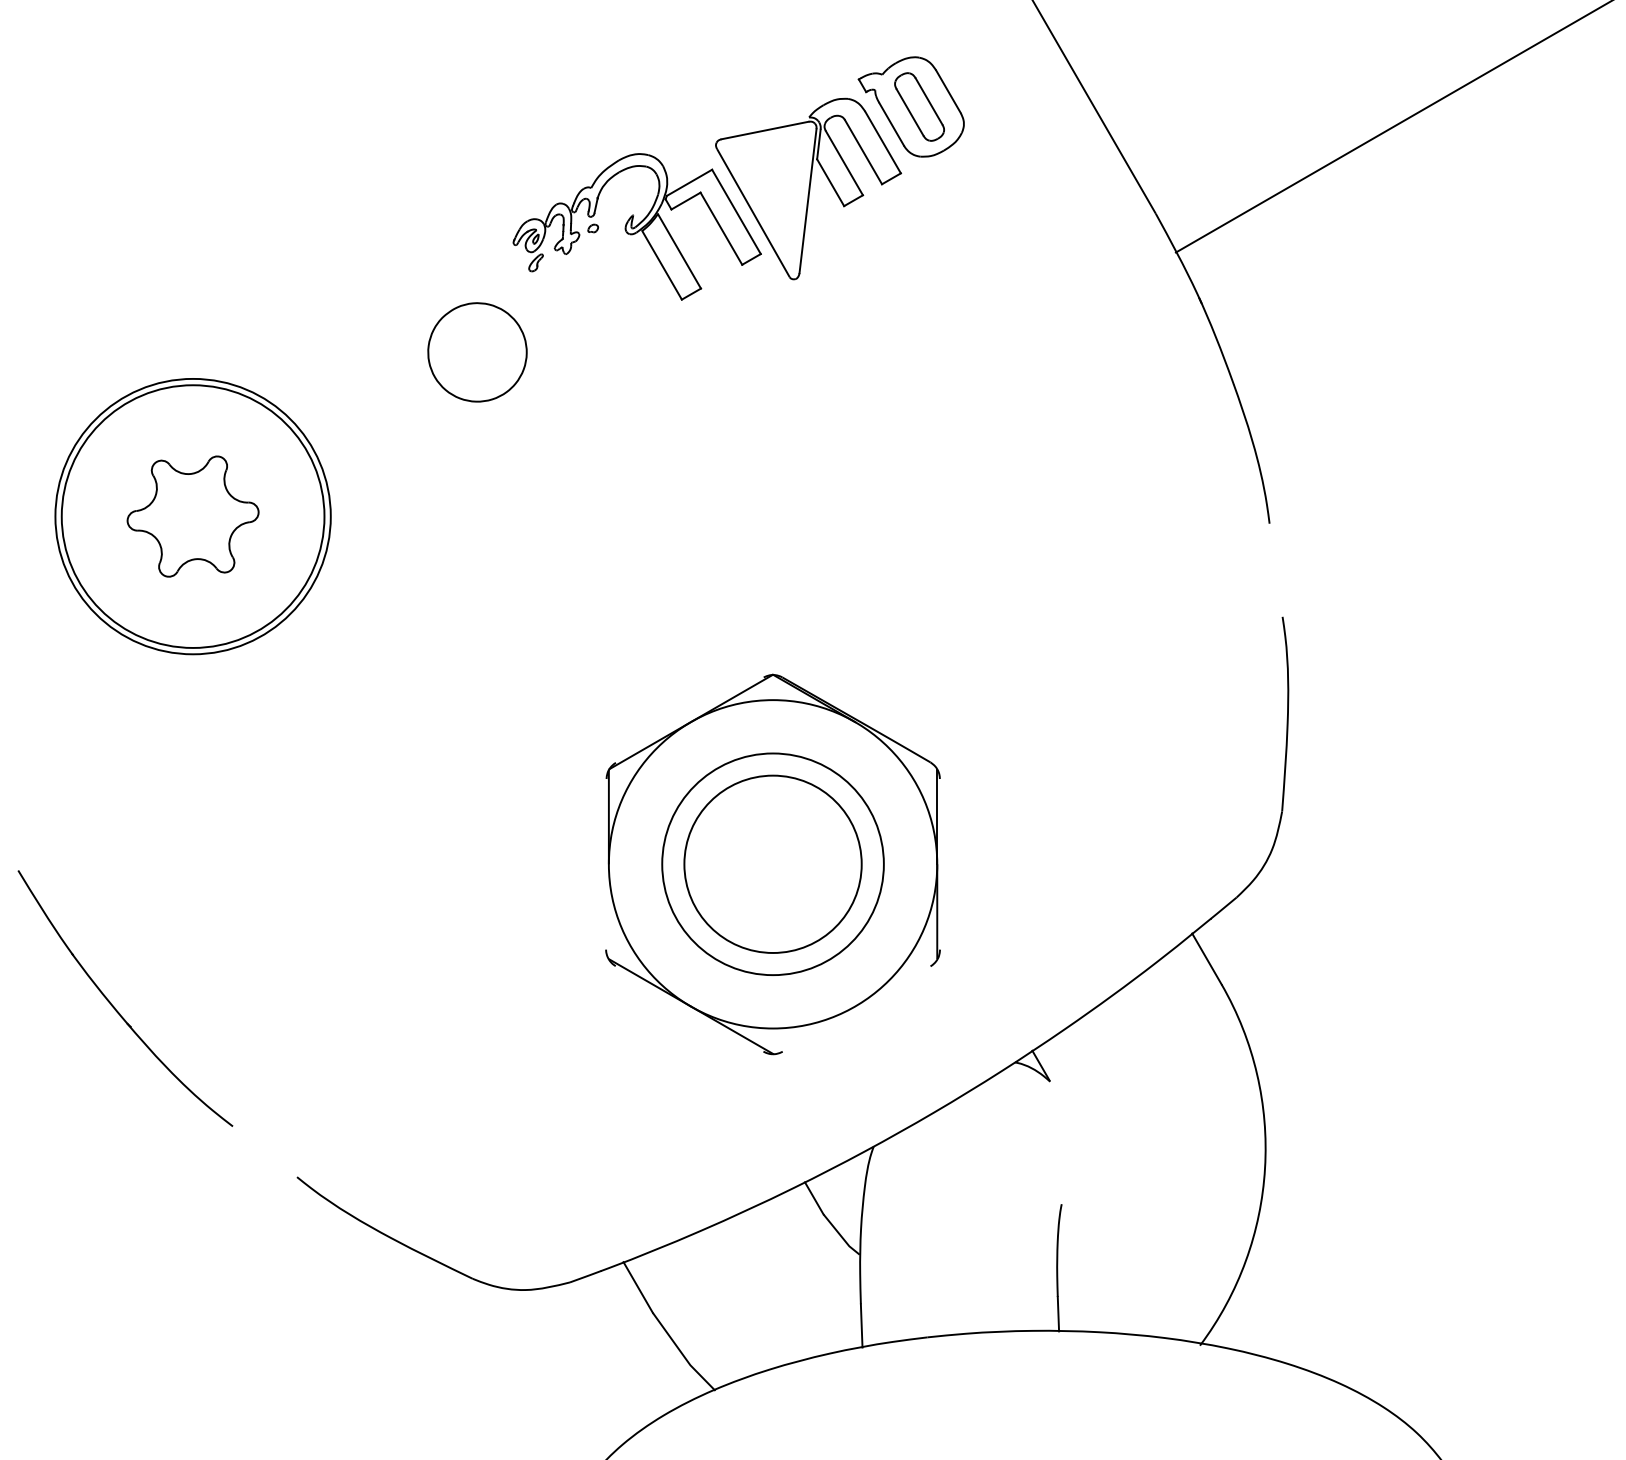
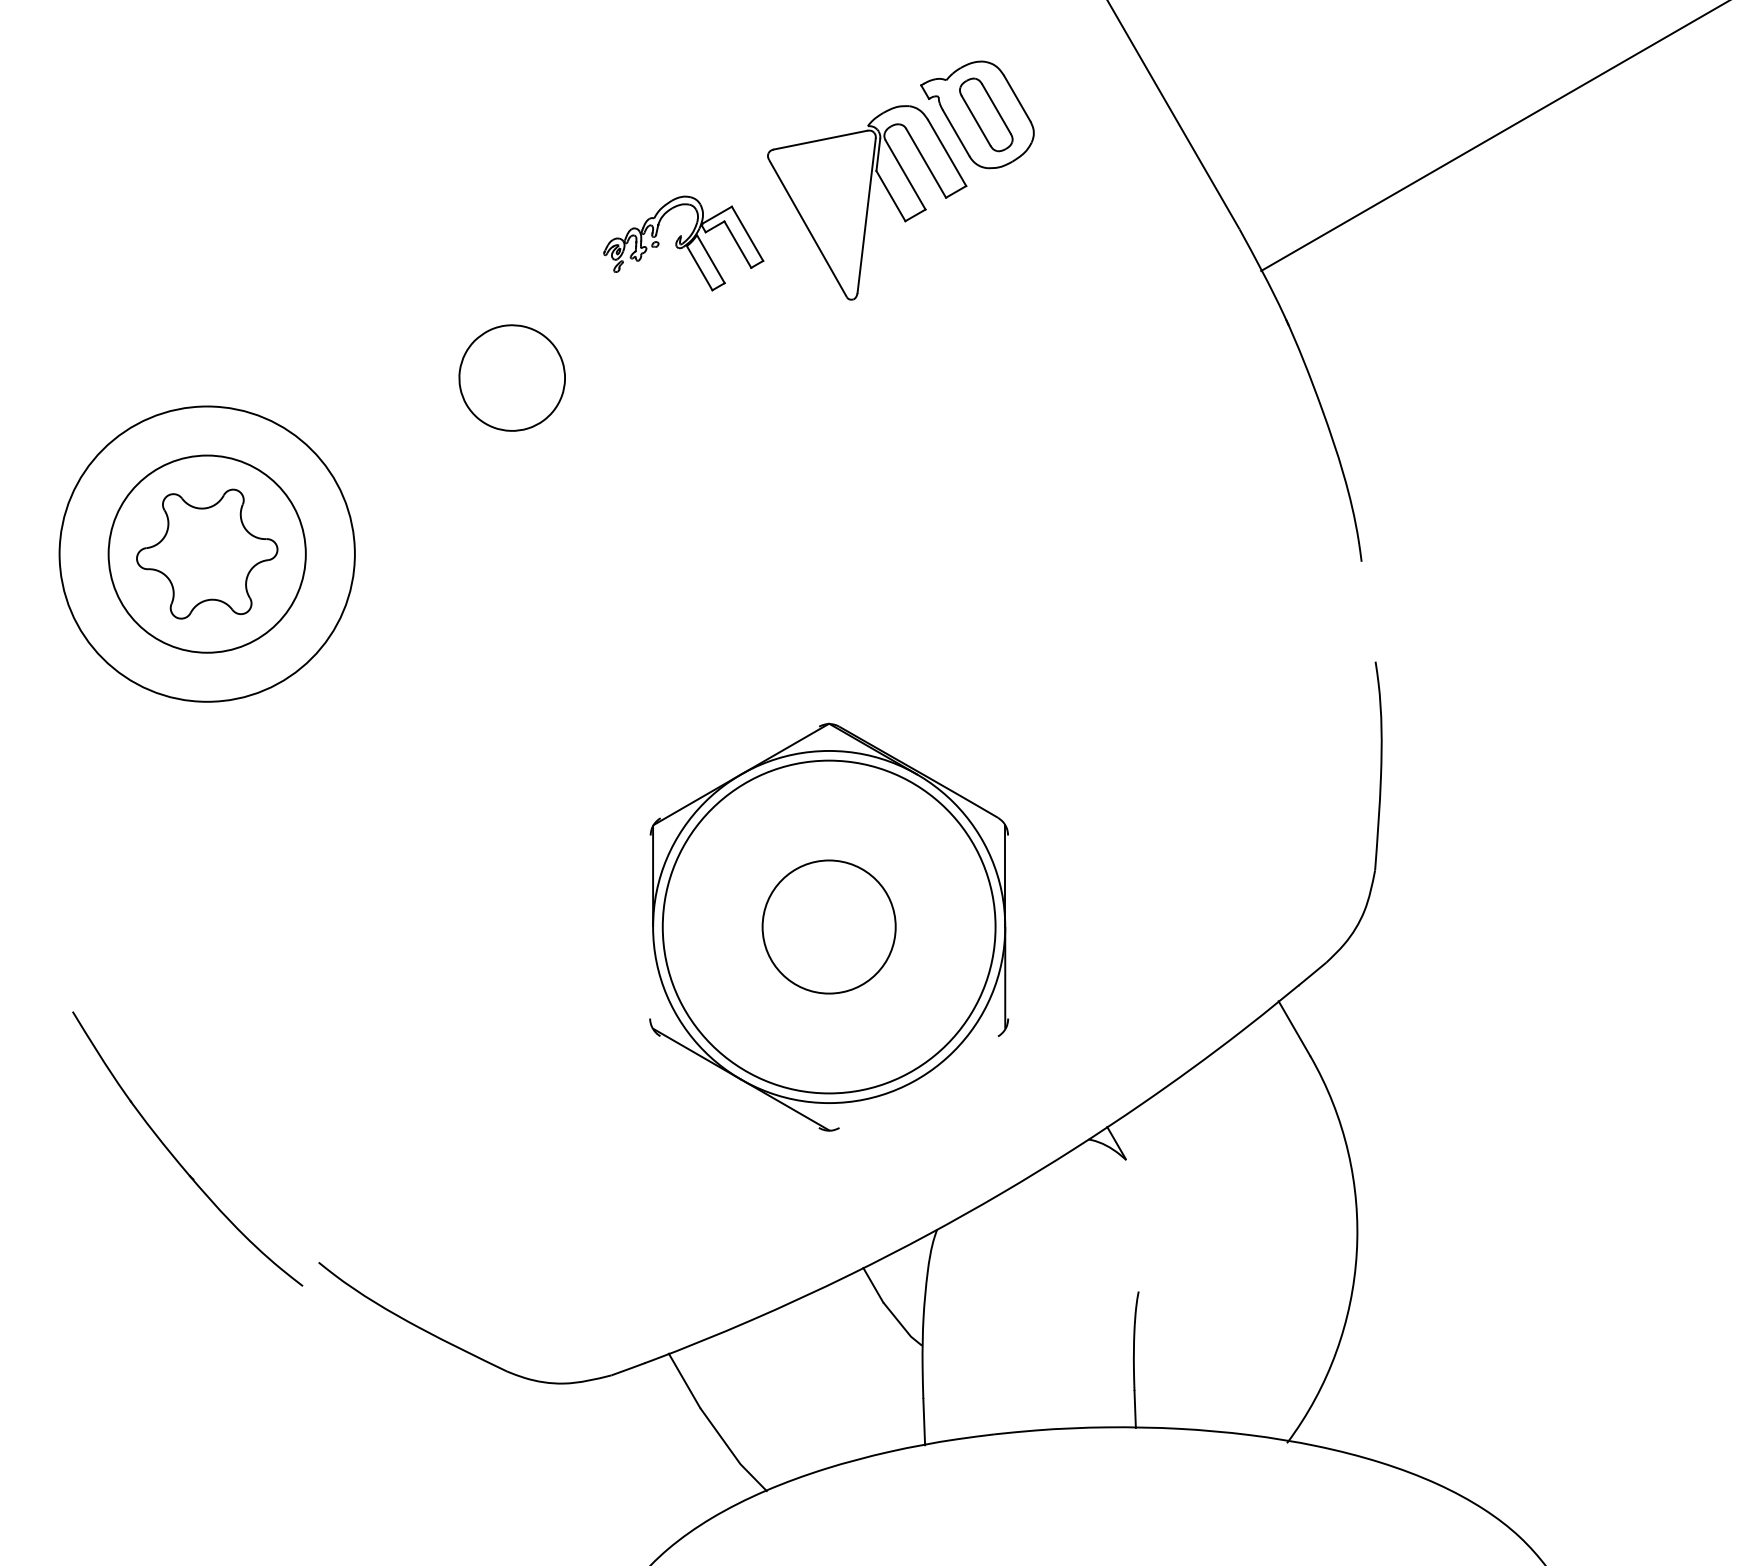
part: (637, 226) -> (683, 243), size x0.6
circle: (193, 516) -> (207, 554), size x0.7
circle: (773, 863) -> (829, 926), size x0.7
circle: (773, 863) -> (829, 926), size x1.4
part: (115, 1007) -> (176, 1158), moved

